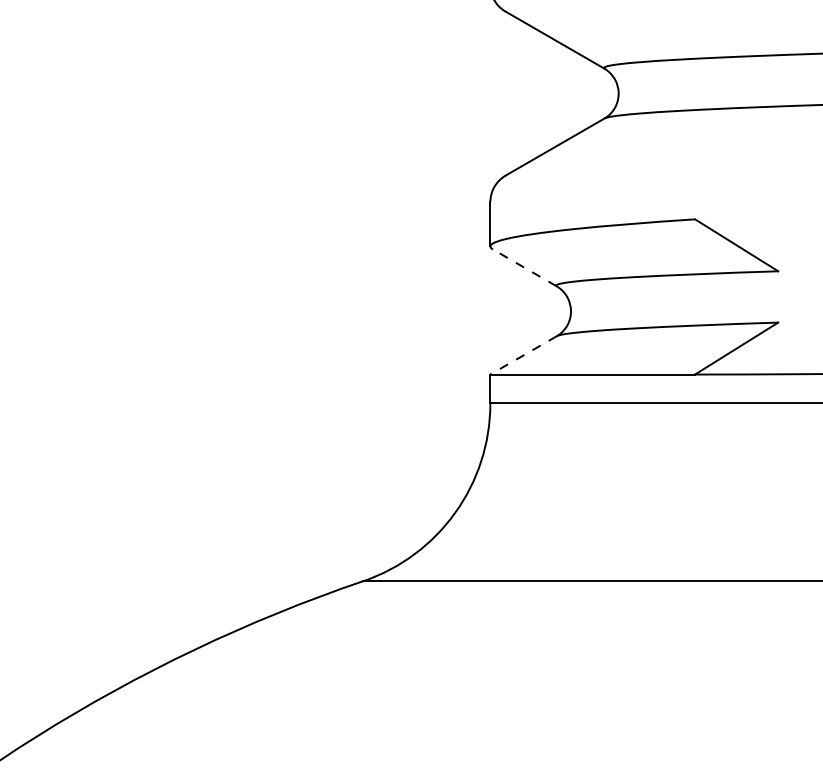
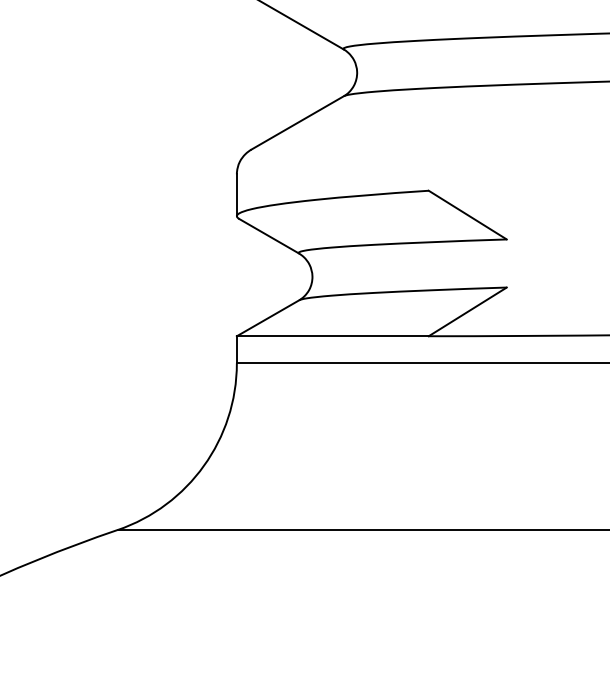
line: (524, 267) -> (268, 235), dashed -> solid
line: (523, 355) -> (267, 318), dashed -> solid

